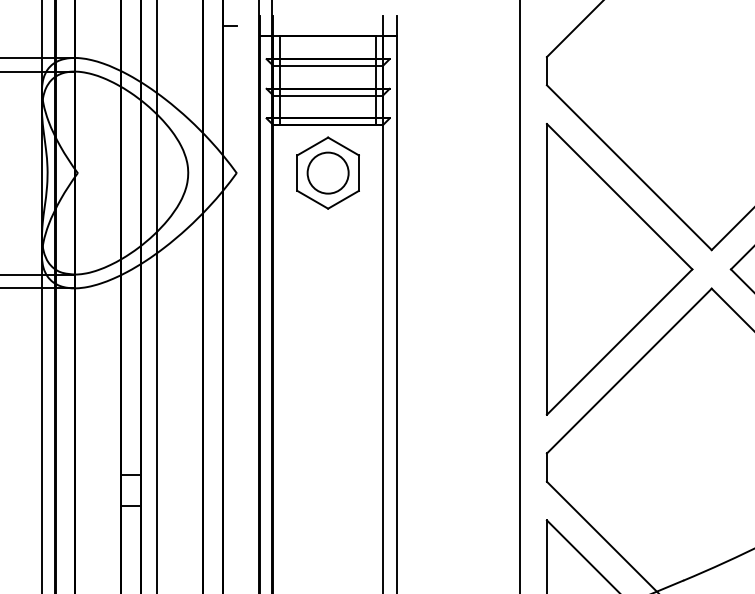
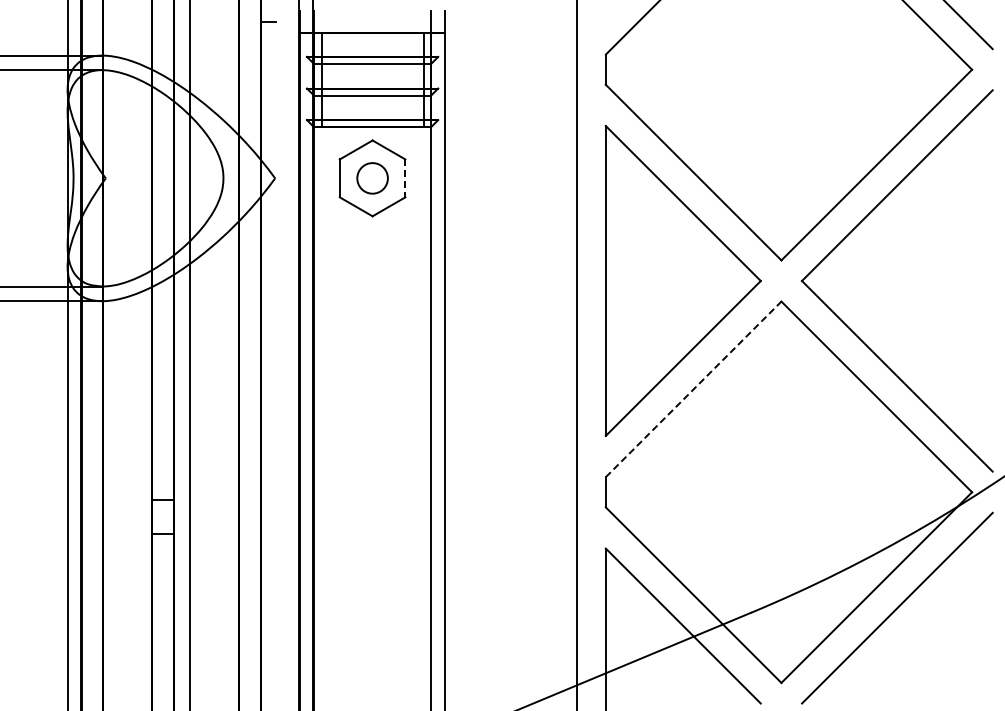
circle: (328, 173) -> (372, 178), size x0.7
line: (359, 173) -> (405, 178), solid -> dashed
line: (629, 371) -> (693, 389), solid -> dashed

